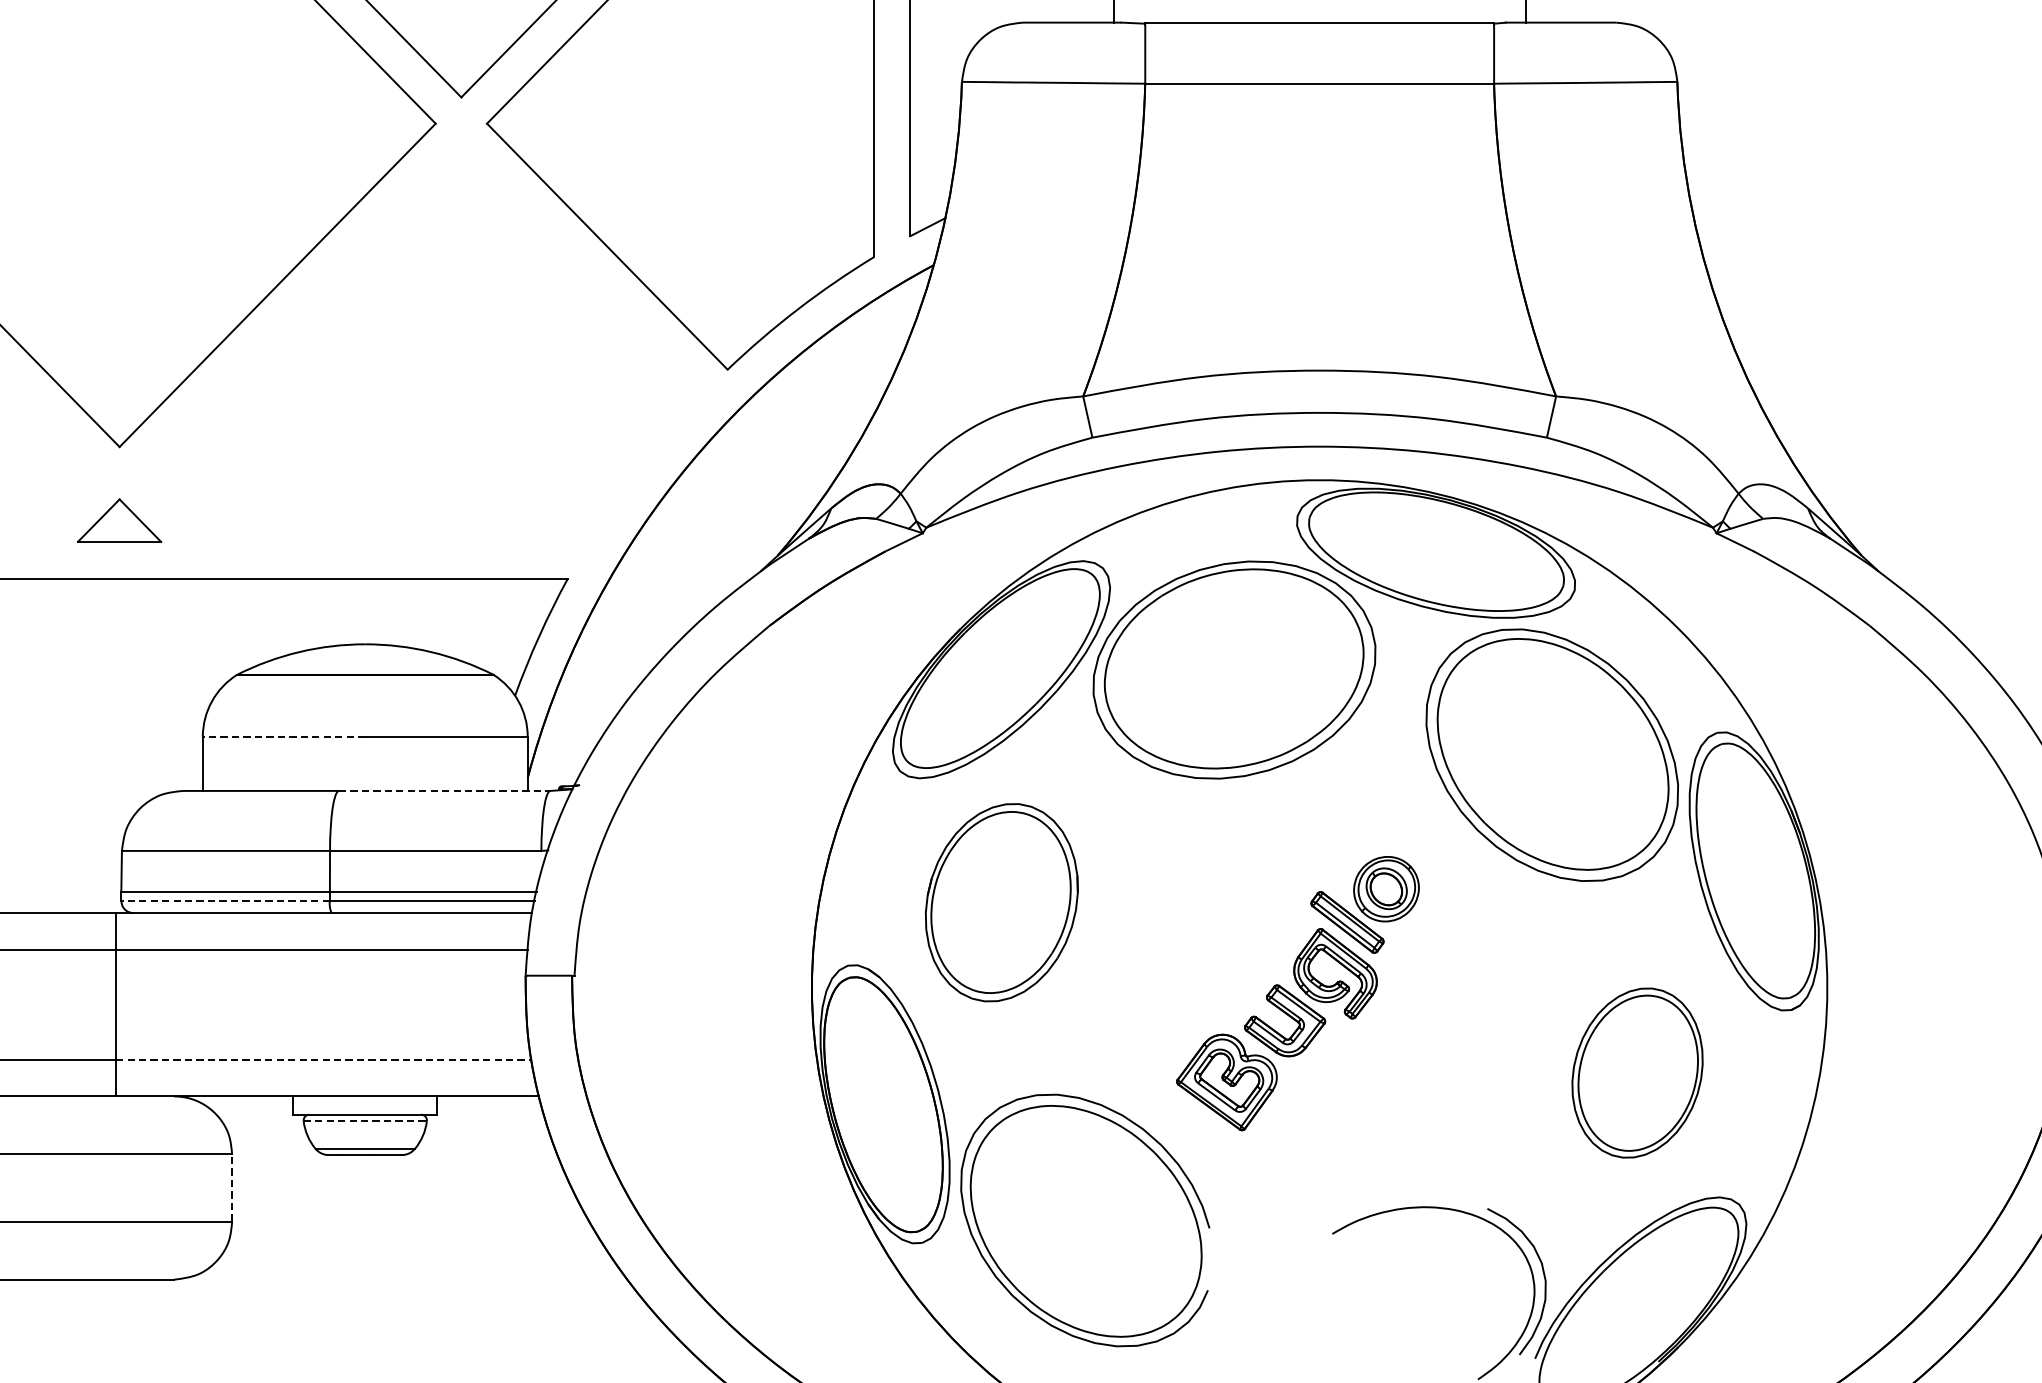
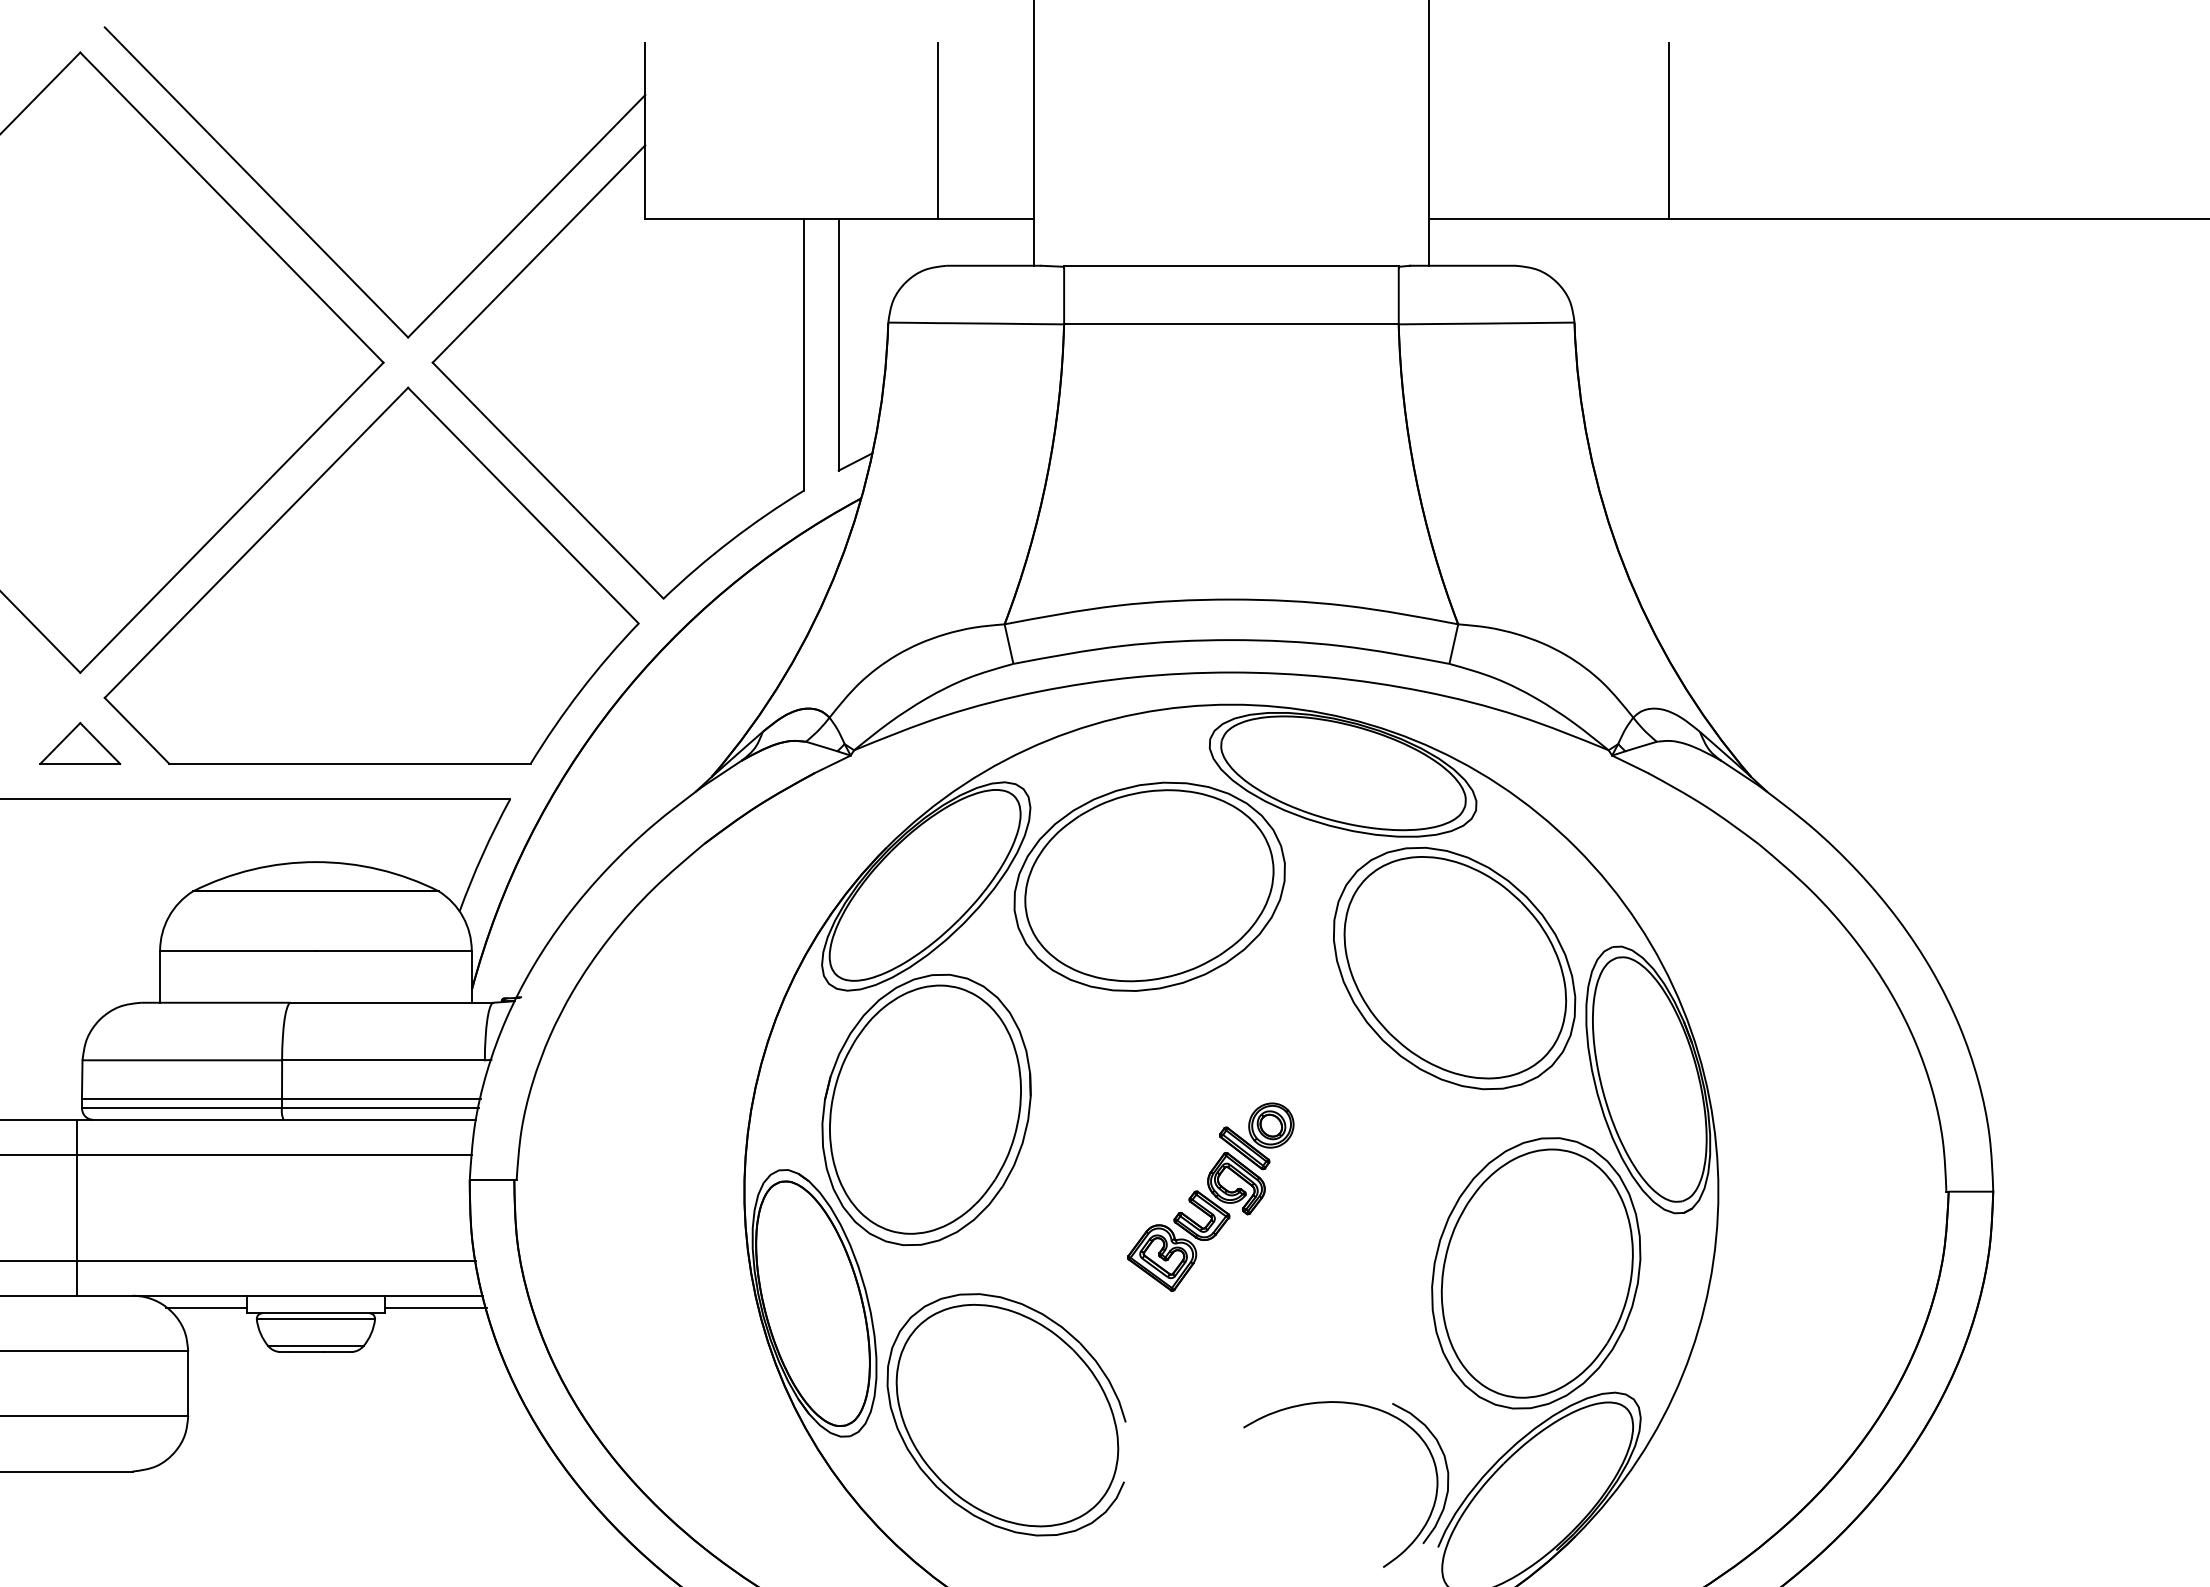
part: (423, 345) -> (371, 575), added
line: (284, 736) -> (238, 950), dashed -> solid
line: (445, 790) -> (392, 1002), dashed -> solid
line: (225, 901) -> (181, 1108), dashed -> solid
part: (1001, 902) -> (926, 1109), size x1.43
part: (1297, 992) -> (1210, 1196), size x0.71
line: (324, 1059) -> (276, 1260), dashed -> solid
part: (1637, 1073) -> (1536, 1273), size x1.67
line: (250, 1108) -> (205, 1307), added
line: (490, 1108) -> (436, 1307), added
line: (365, 1121) -> (316, 1319), dashed -> solid
line: (232, 1187) -> (188, 1383), dashed -> solid

